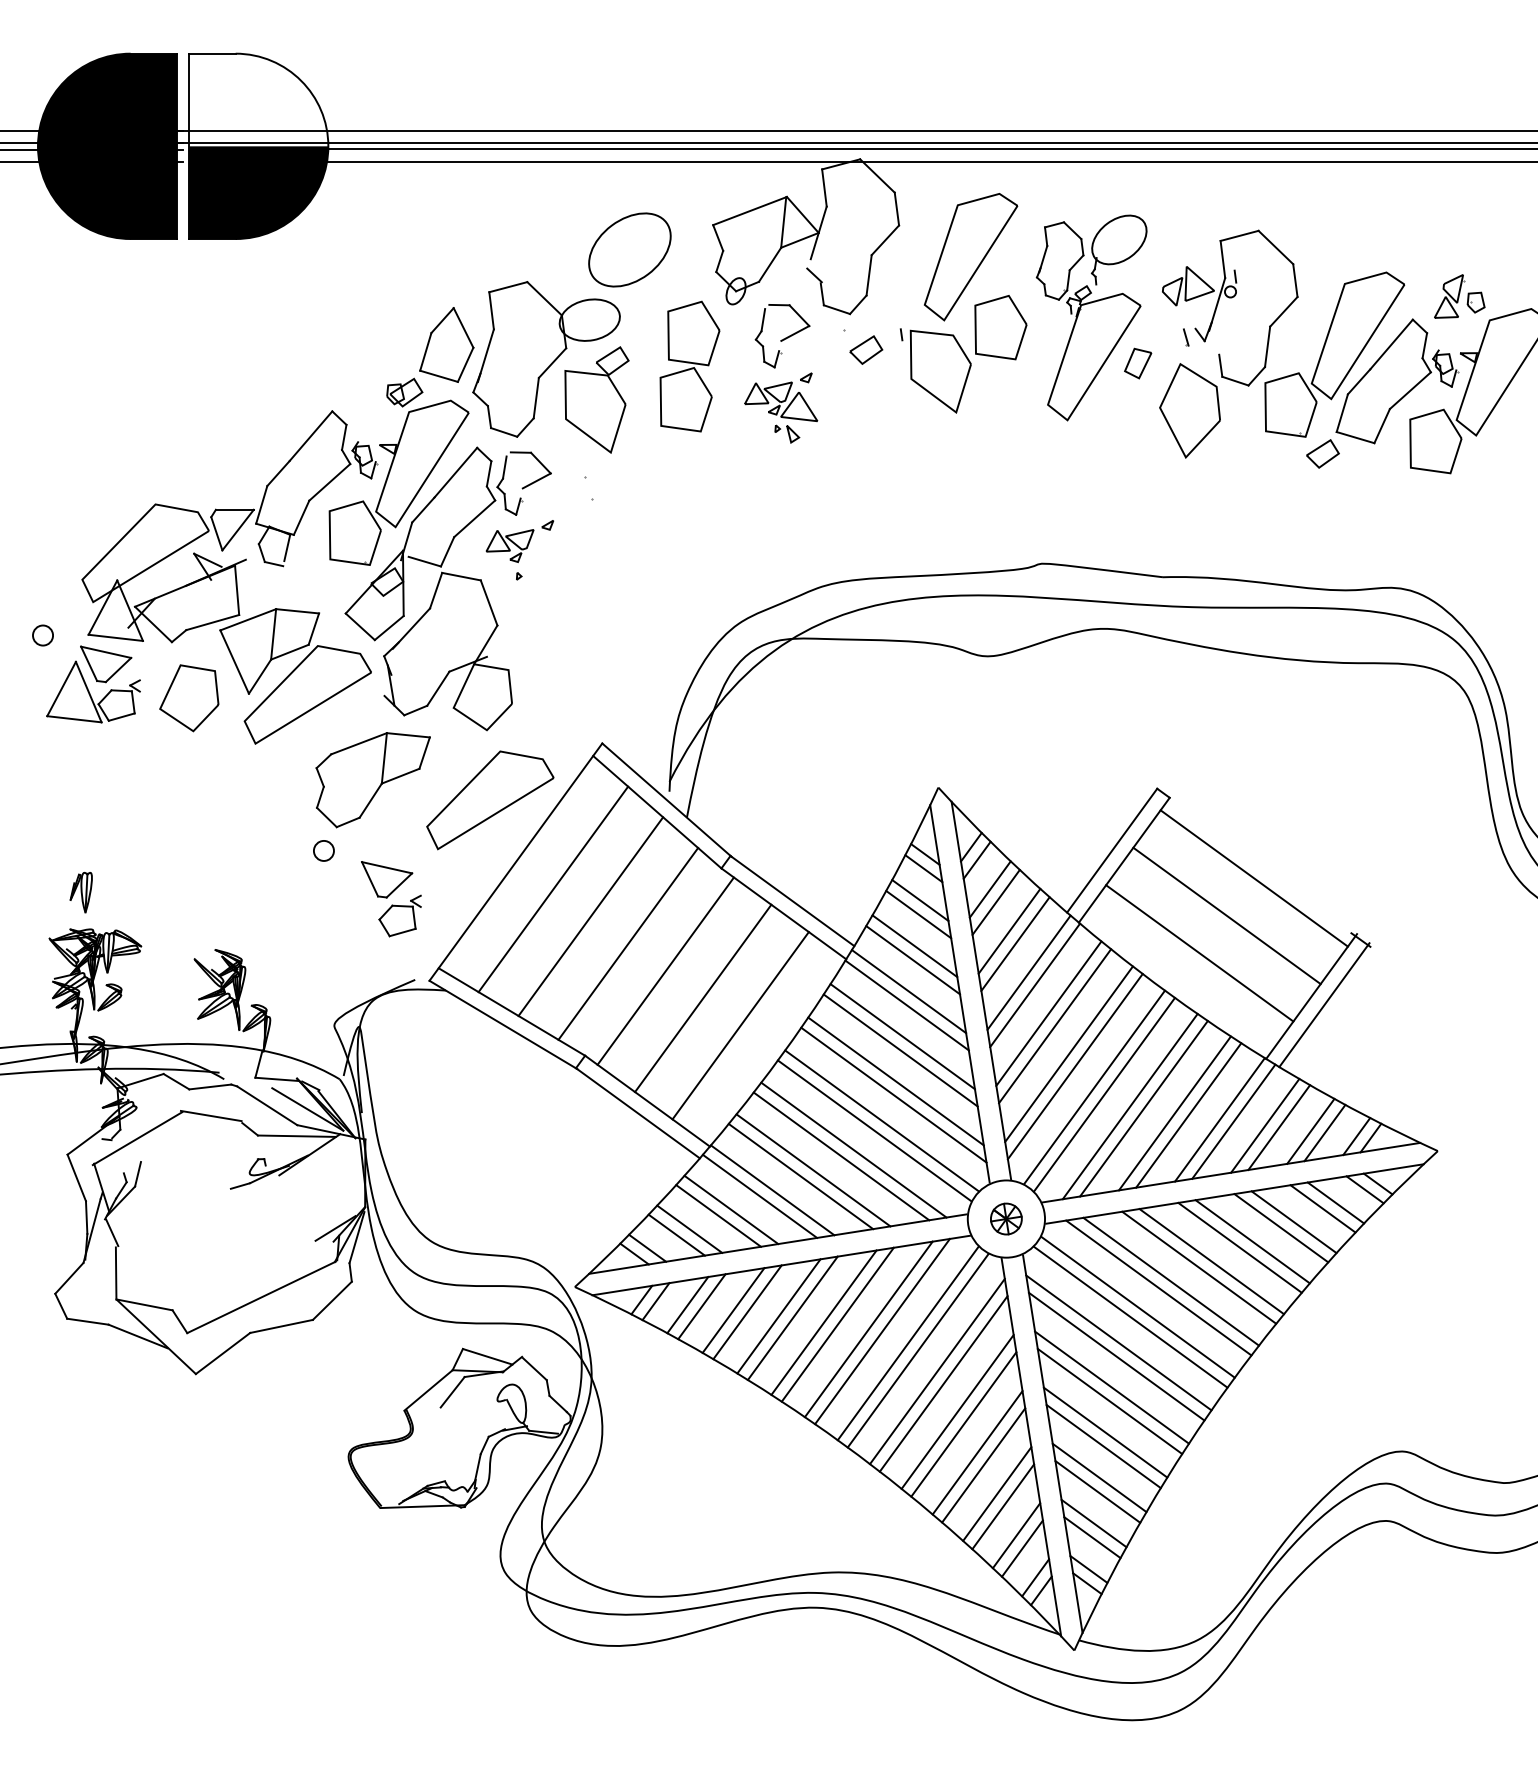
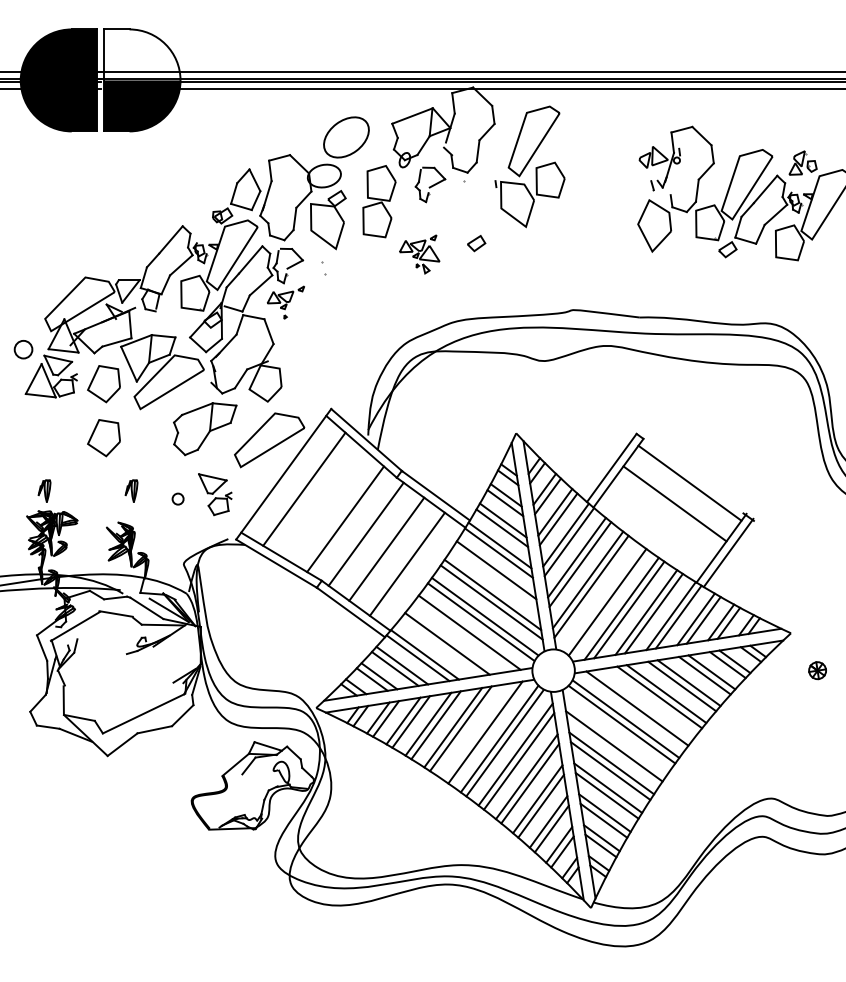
part: (1093, 317) -> (601, 174), removed
part: (866, 350) -> (476, 243), moved
part: (780, 408) -> (419, 254), moved
circle: (42, 635) -> (23, 349), size x1.6
part: (188, 797) -> (103, 438), added
circle: (322, 849) -> (177, 498), moved
part: (239, 891) -> (131, 490), added
line: (589, 915) -> (324, 503), removed
line: (1198, 951) -> (659, 523), removed
line: (900, 1049) -> (495, 577), removed
line: (1093, 1087) -> (601, 598), removed
line: (840, 1156) -> (462, 636), removed
line: (800, 1176) -> (440, 647), removed
part: (1006, 1218) -> (817, 670), moved
line: (1171, 1282) -> (644, 705), removed
line: (868, 1329) -> (477, 731), removed
line: (1118, 1342) -> (615, 738), removed

